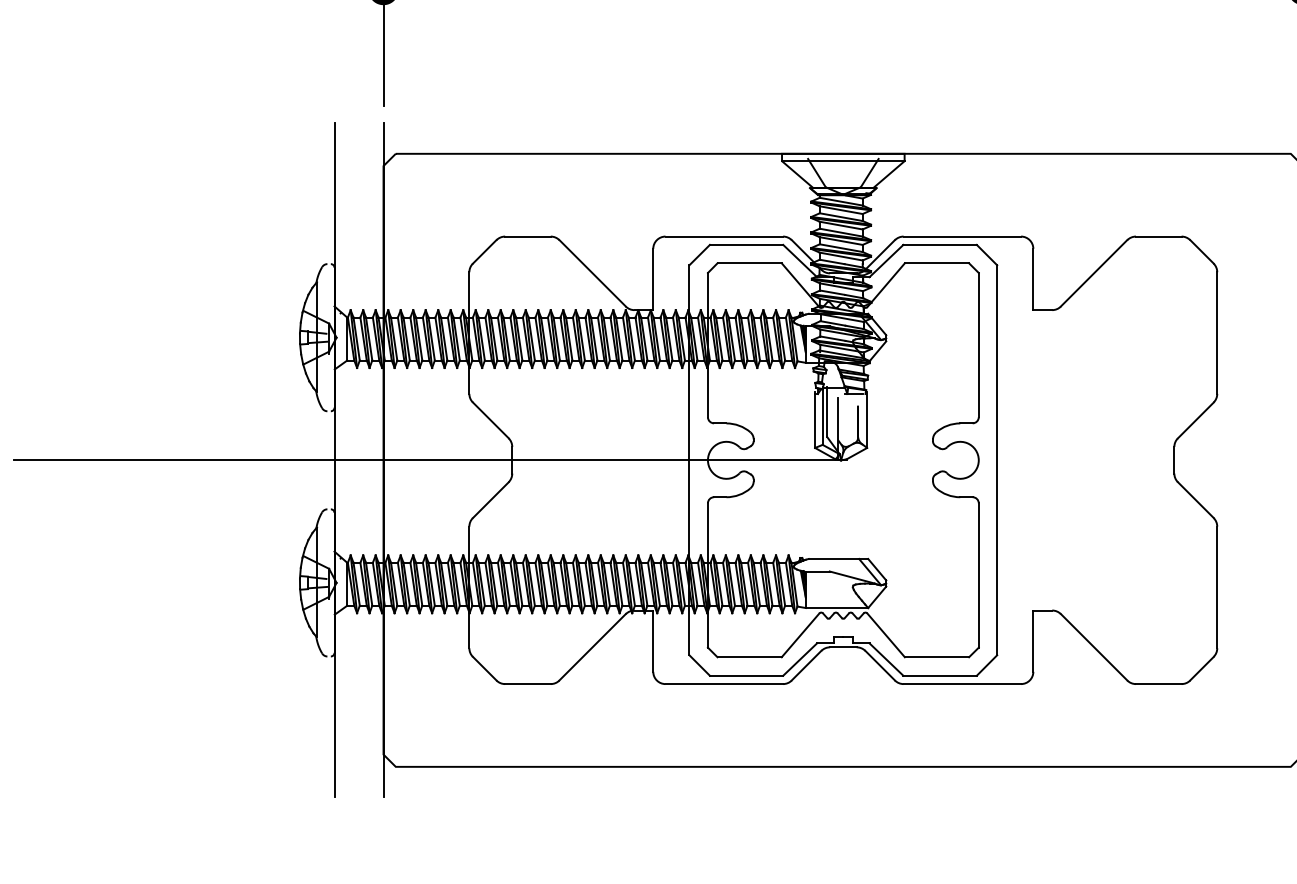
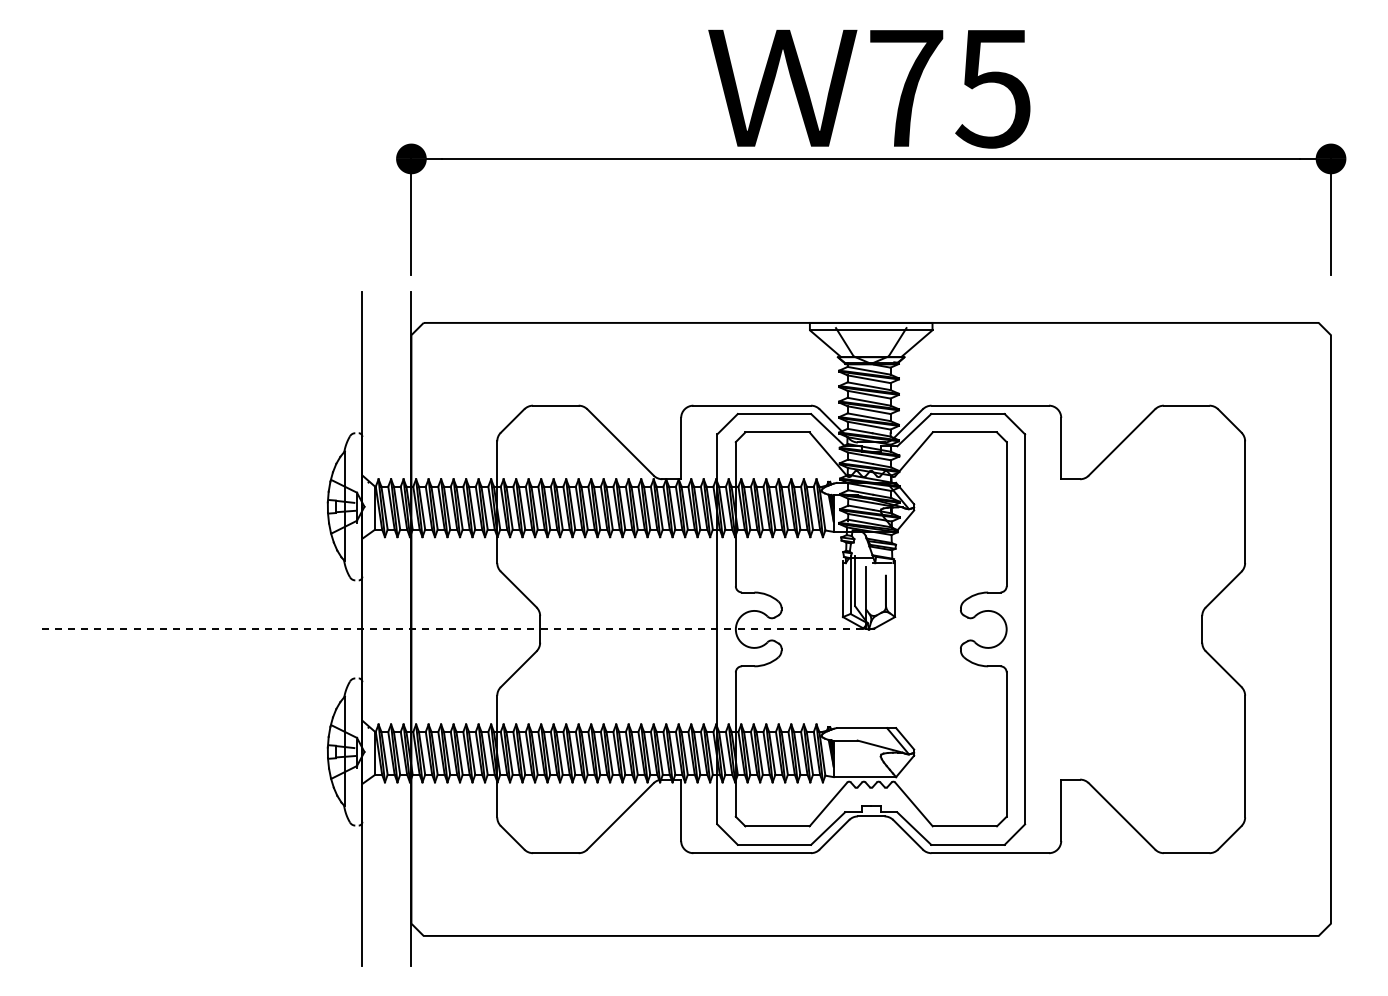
line: (430, 460) -> (458, 629), solid -> dashed

